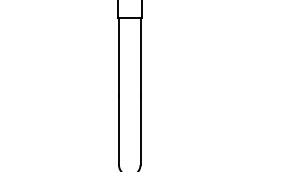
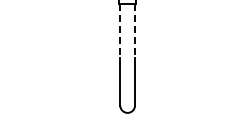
line: (119, 57) -> (120, 31), solid -> dashed
line: (141, 57) -> (135, 31), solid -> dashed

